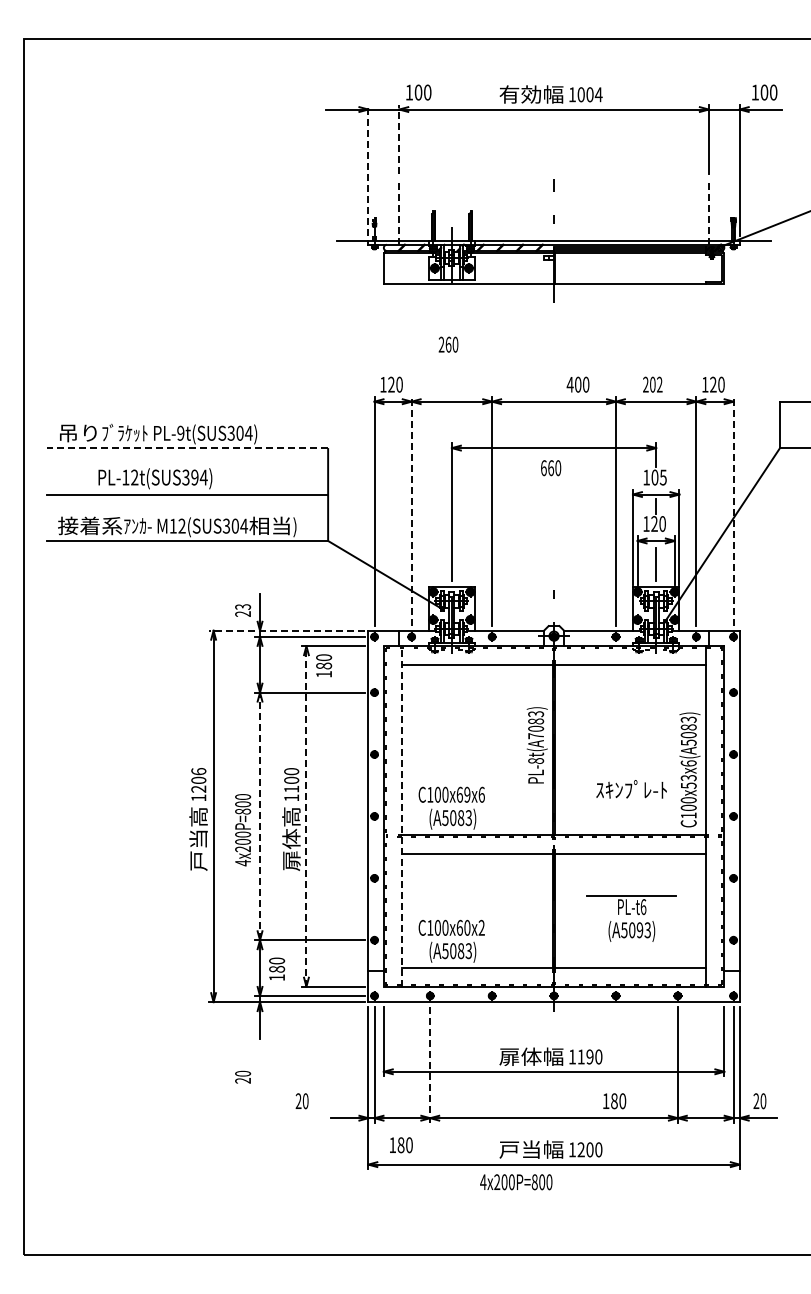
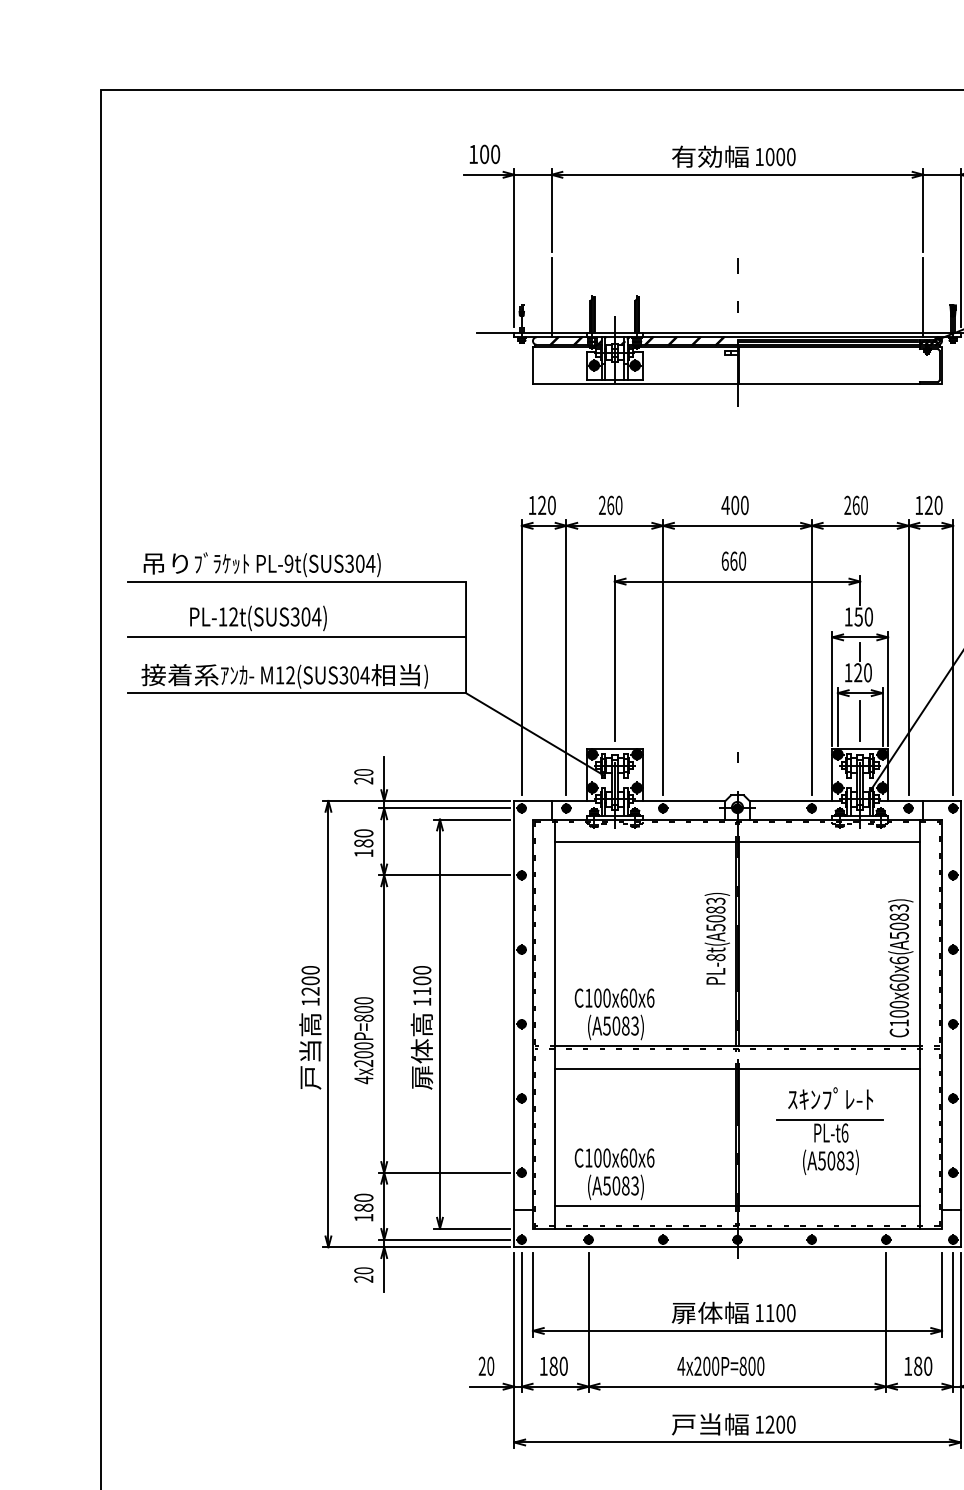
text: (418, 92) -> (484, 154), moved
text: (598, 94) -> (790, 156), 1004 -> 1000
line: (399, 138) -> (551, 209), dashed -> solid
line: (368, 170) -> (514, 248), dashed -> solid
line: (399, 212) -> (551, 298), dashed -> solid
line: (708, 212) -> (923, 298), dashed -> solid
text: (448, 344) -> (610, 505), moved
text: (577, 384) -> (734, 505), moved
text: (656, 384) -> (860, 505), 202 -> 260
line: (187, 448) -> (297, 582), dashed -> solid
text: (551, 468) -> (734, 561), moved
text: (194, 477) -> (305, 616), PL-12t(SUS394) -> PL-12t(SUS304)
text: (658, 477) -> (862, 616), 105 -> 150
line: (411, 510) -> (566, 656), dashed -> solid
line: (733, 510) -> (953, 656), dashed -> solid
text: (242, 606) -> (363, 771), 23 -> 20
line: (286, 630) -> (416, 800), dashed -> solid
text: (324, 665) -> (364, 842), moved
text: (536, 736) -> (716, 928), PL-8t(A7083) -> PL-8t(A5083)
text: (198, 771) -> (310, 970), 1206 -> 1200
text: (688, 781) -> (899, 982), C100x53x6(A5083) -> C100x60x6(A5083)
text: (631, 789) -> (830, 1098), moved
text: (467, 794) -> (633, 997), C100x69x6 -> C100x60x6
line: (306, 815) -> (440, 1023), dashed -> solid
line: (402, 815) -> (555, 1023), dashed -> solid
line: (260, 816) -> (384, 1024), dashed -> solid
text: (481, 927) -> (650, 1157), C100x60x2 -> C100x60x6
text: (639, 930) -> (840, 1161), (A5093) -> (A5083)
text: (277, 968) -> (364, 1206), moved
text: (589, 1056) -> (780, 1312), 1190 -> 1100
line: (430, 1065) -> (589, 1323), dashed -> solid
text: (243, 1076) -> (364, 1274), moved
text: (301, 1101) -> (485, 1366), moved
text: (614, 1101) -> (918, 1366), moved
text: (401, 1145) -> (554, 1366), moved
text: (516, 1182) -> (721, 1366), moved

